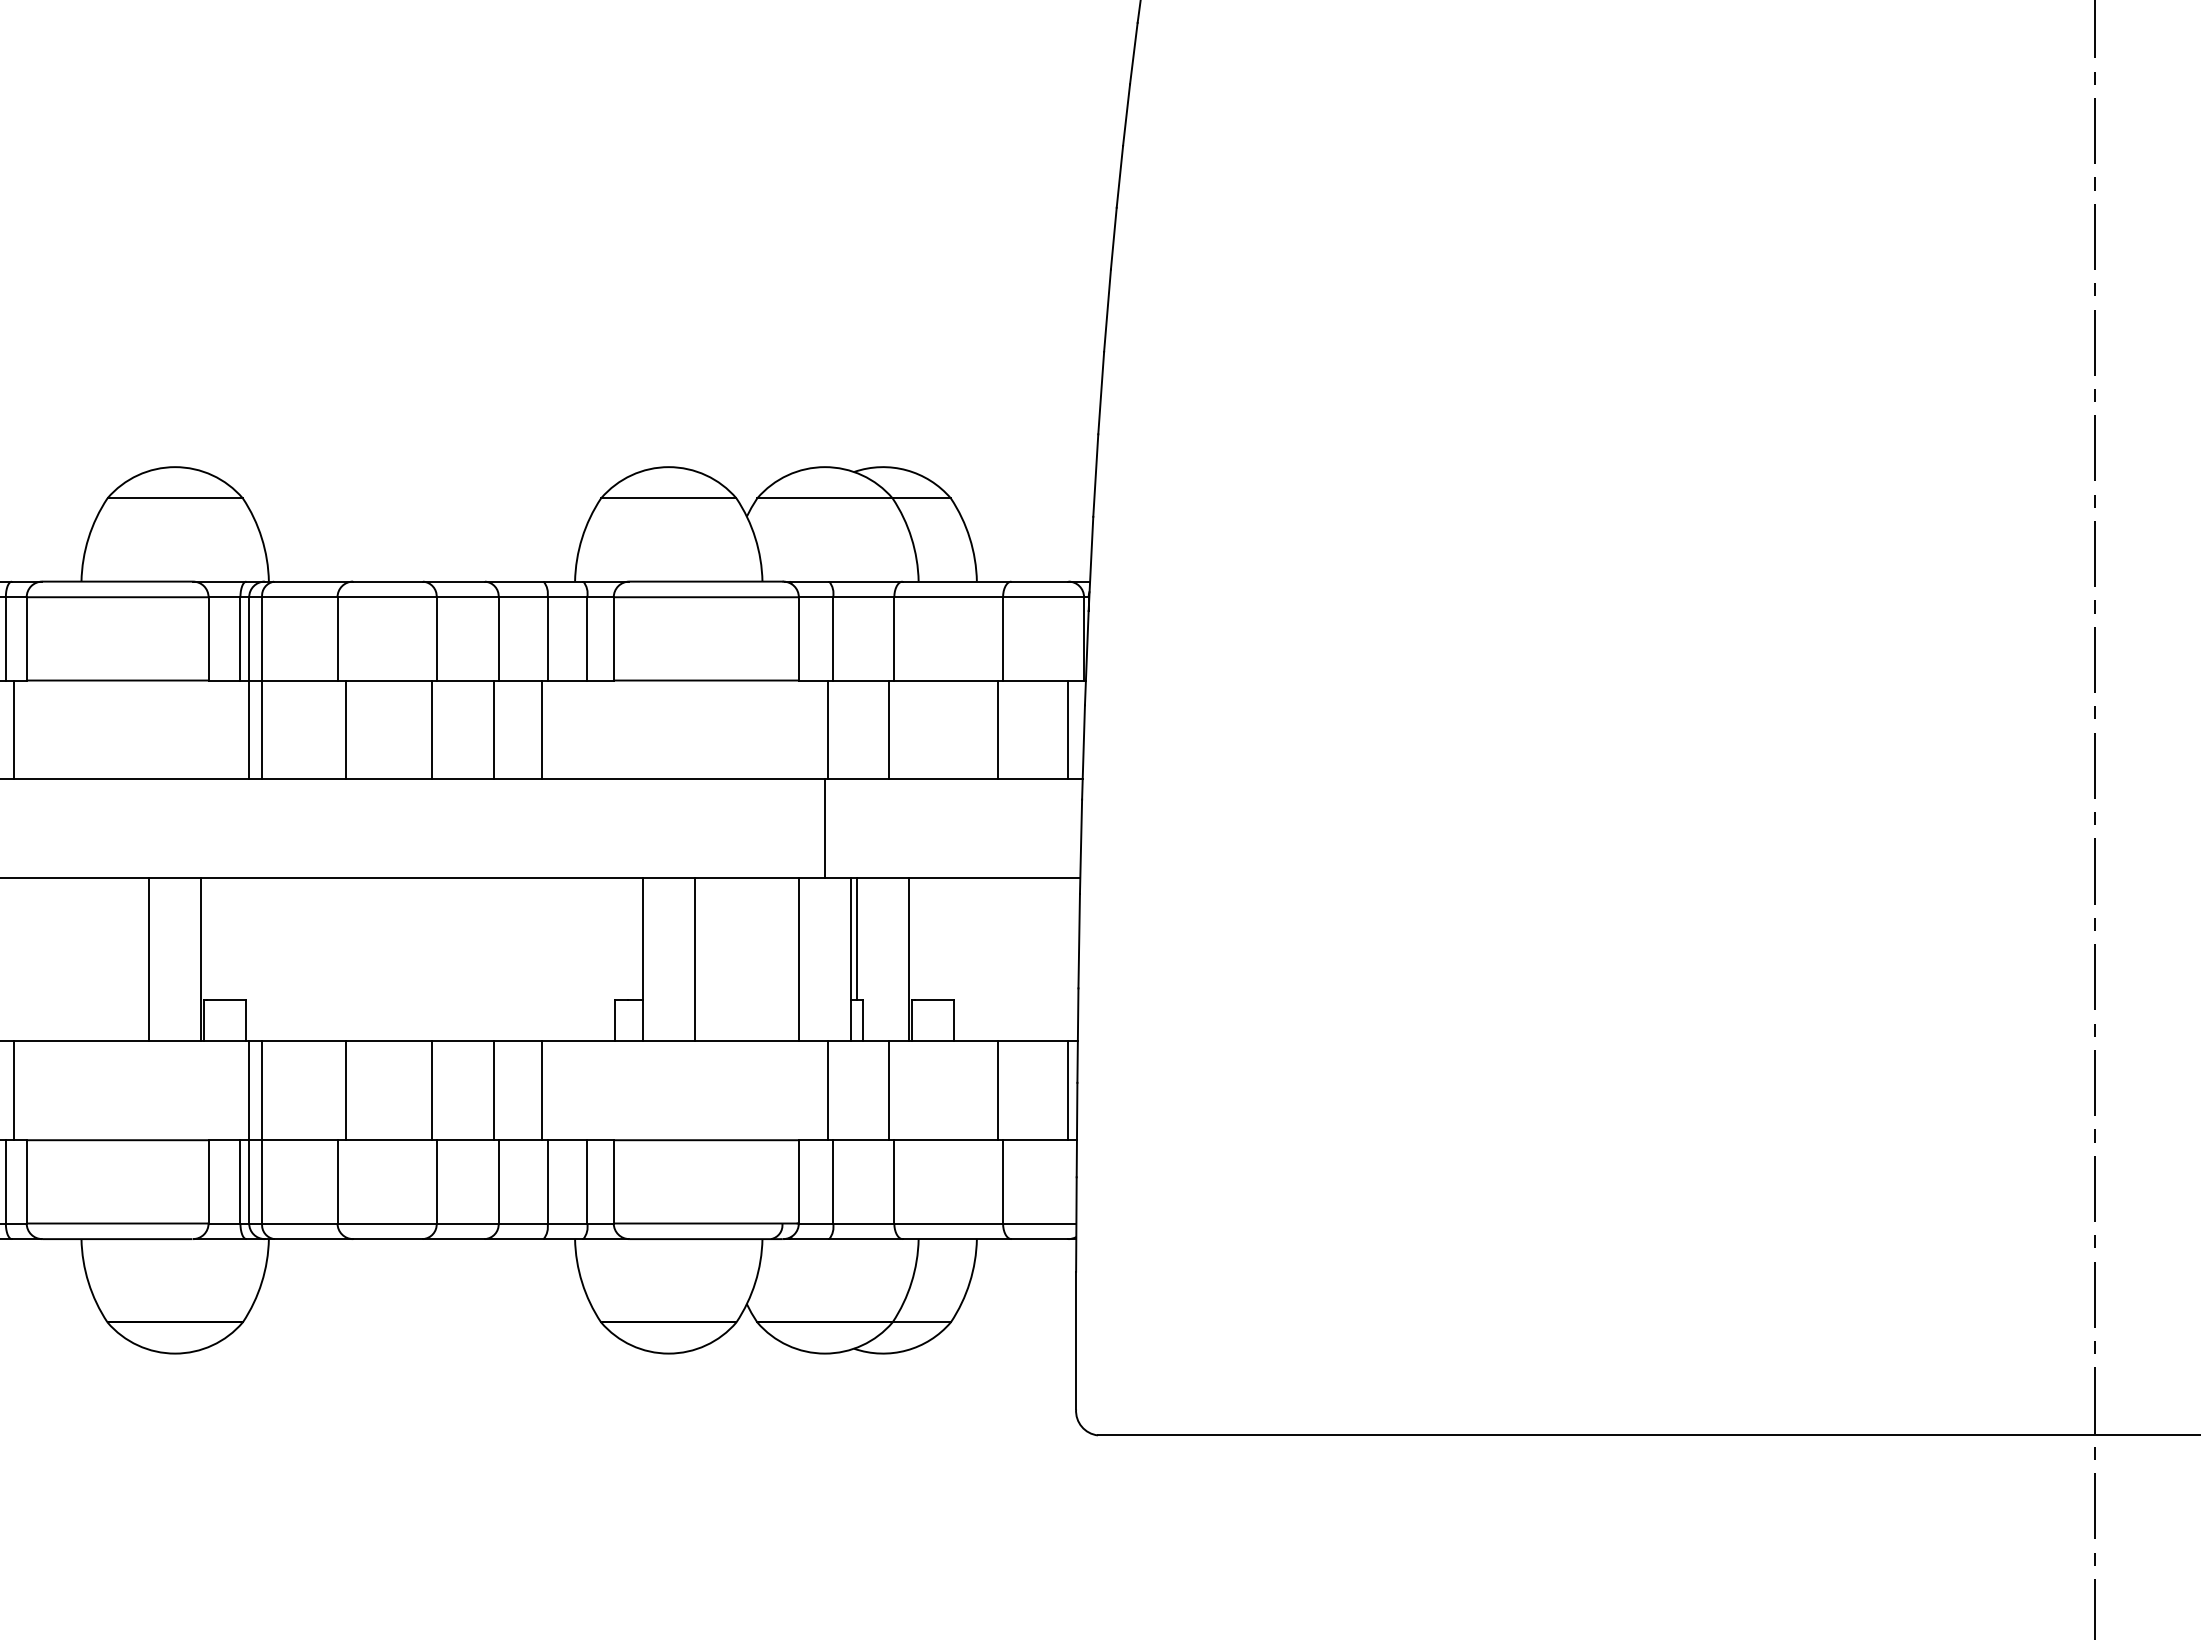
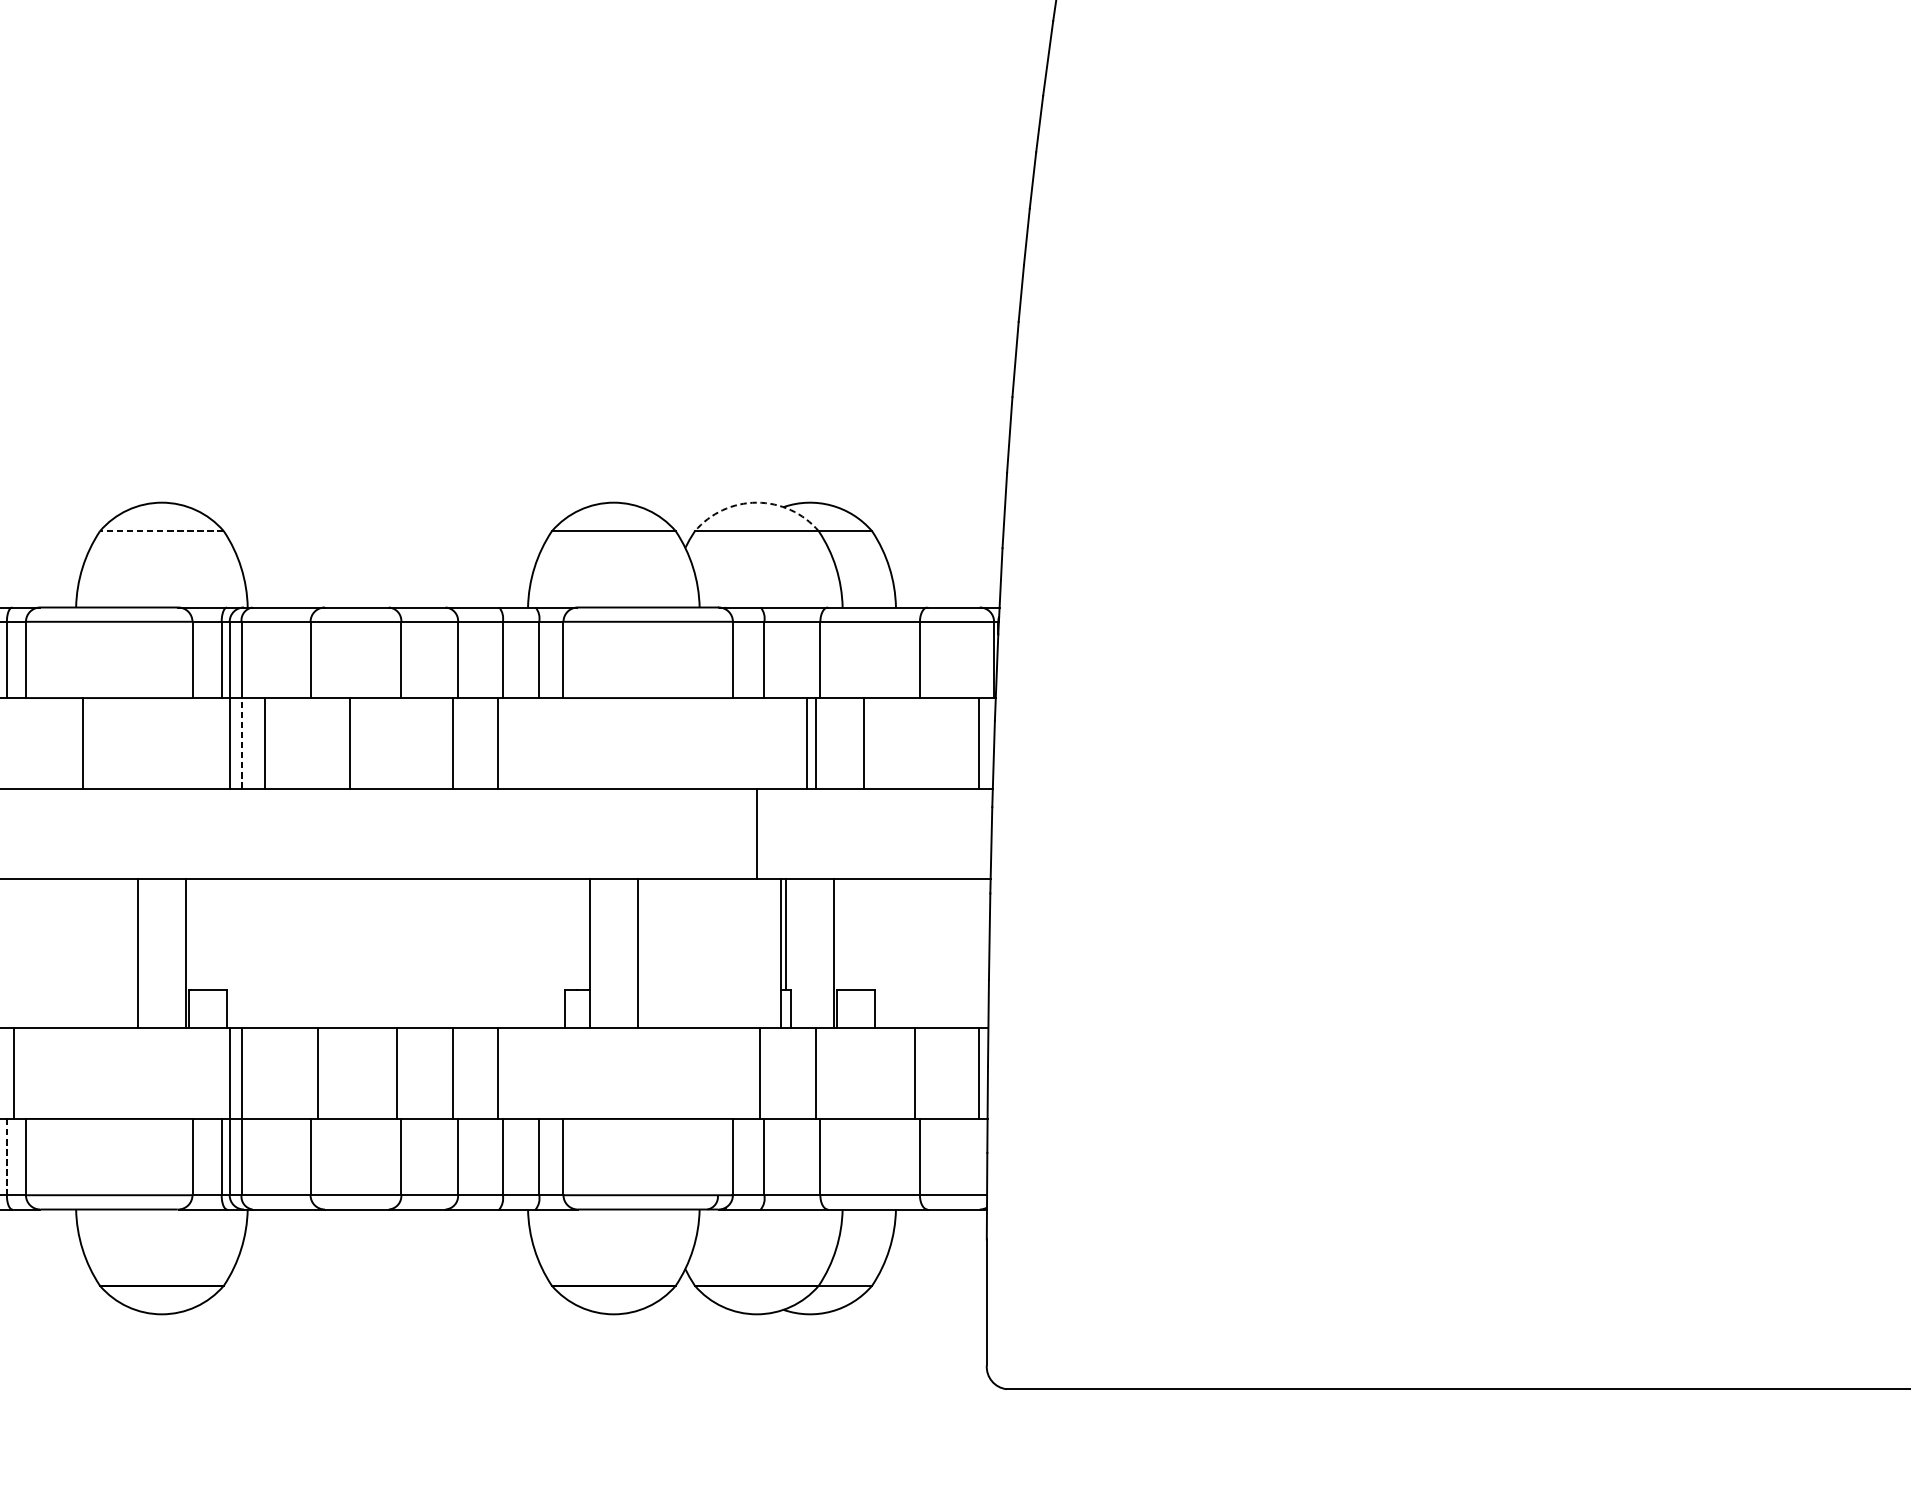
arc: (824, 467) -> (756, 503), solid -> dashed
line: (175, 498) -> (162, 531), solid -> dashed
line: (13, 729) -> (82, 742), moved
line: (262, 729) -> (241, 742), solid -> dashed
line: (345, 729) -> (264, 742), moved
line: (431, 729) -> (349, 742), moved
line: (827, 729) -> (806, 742), moved
line: (997, 729) -> (863, 742), moved
line: (798, 959) -> (732, 953), removed
line: (5, 1181) -> (6, 1156), solid -> dashed

